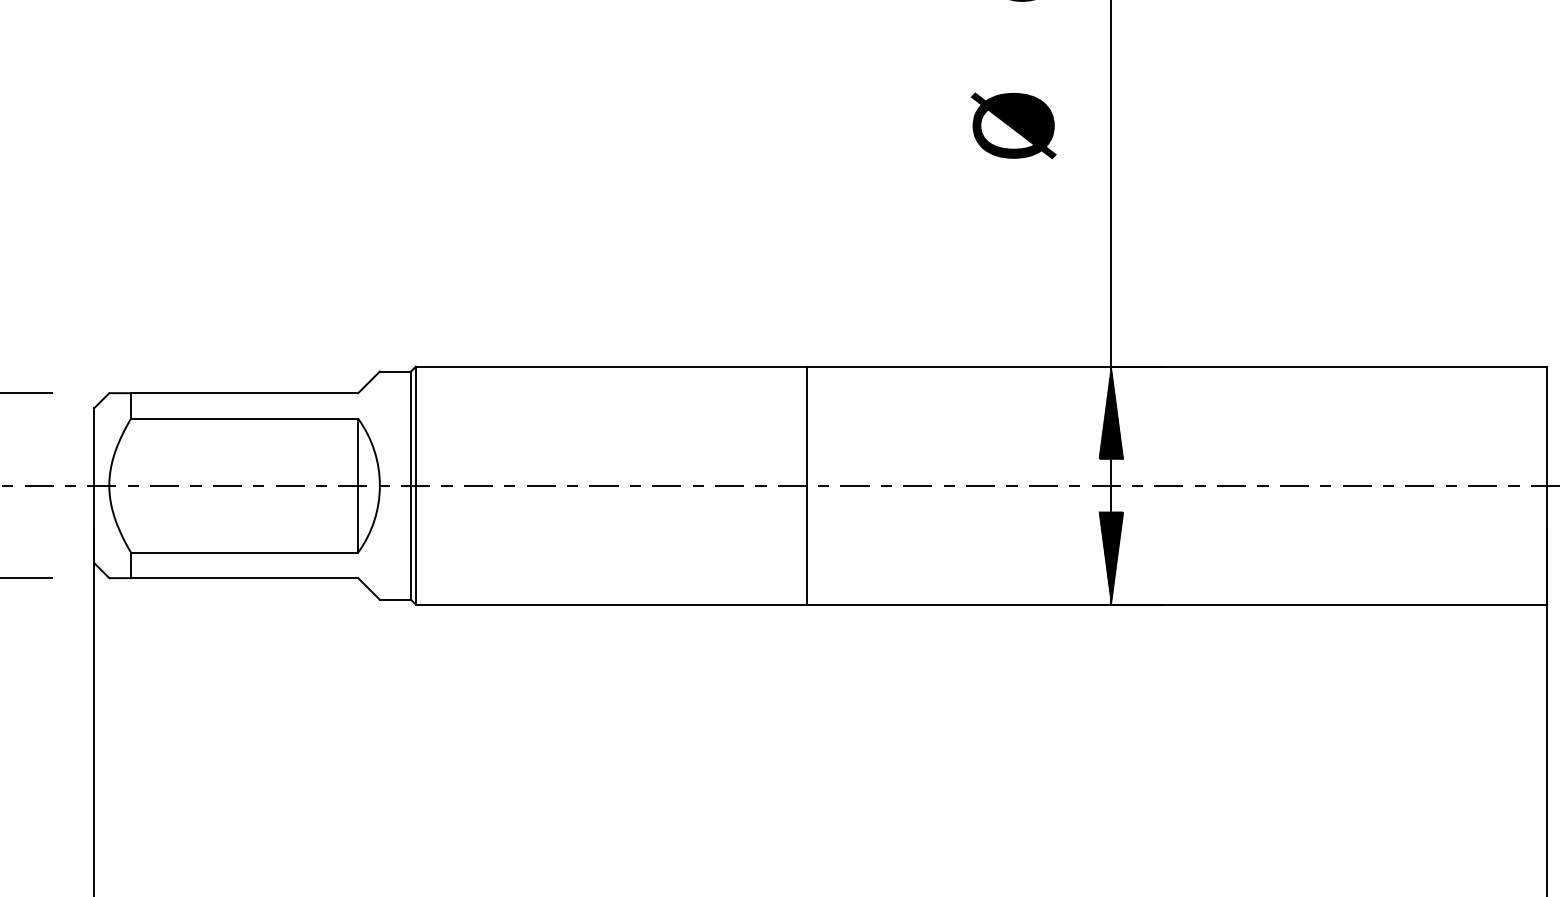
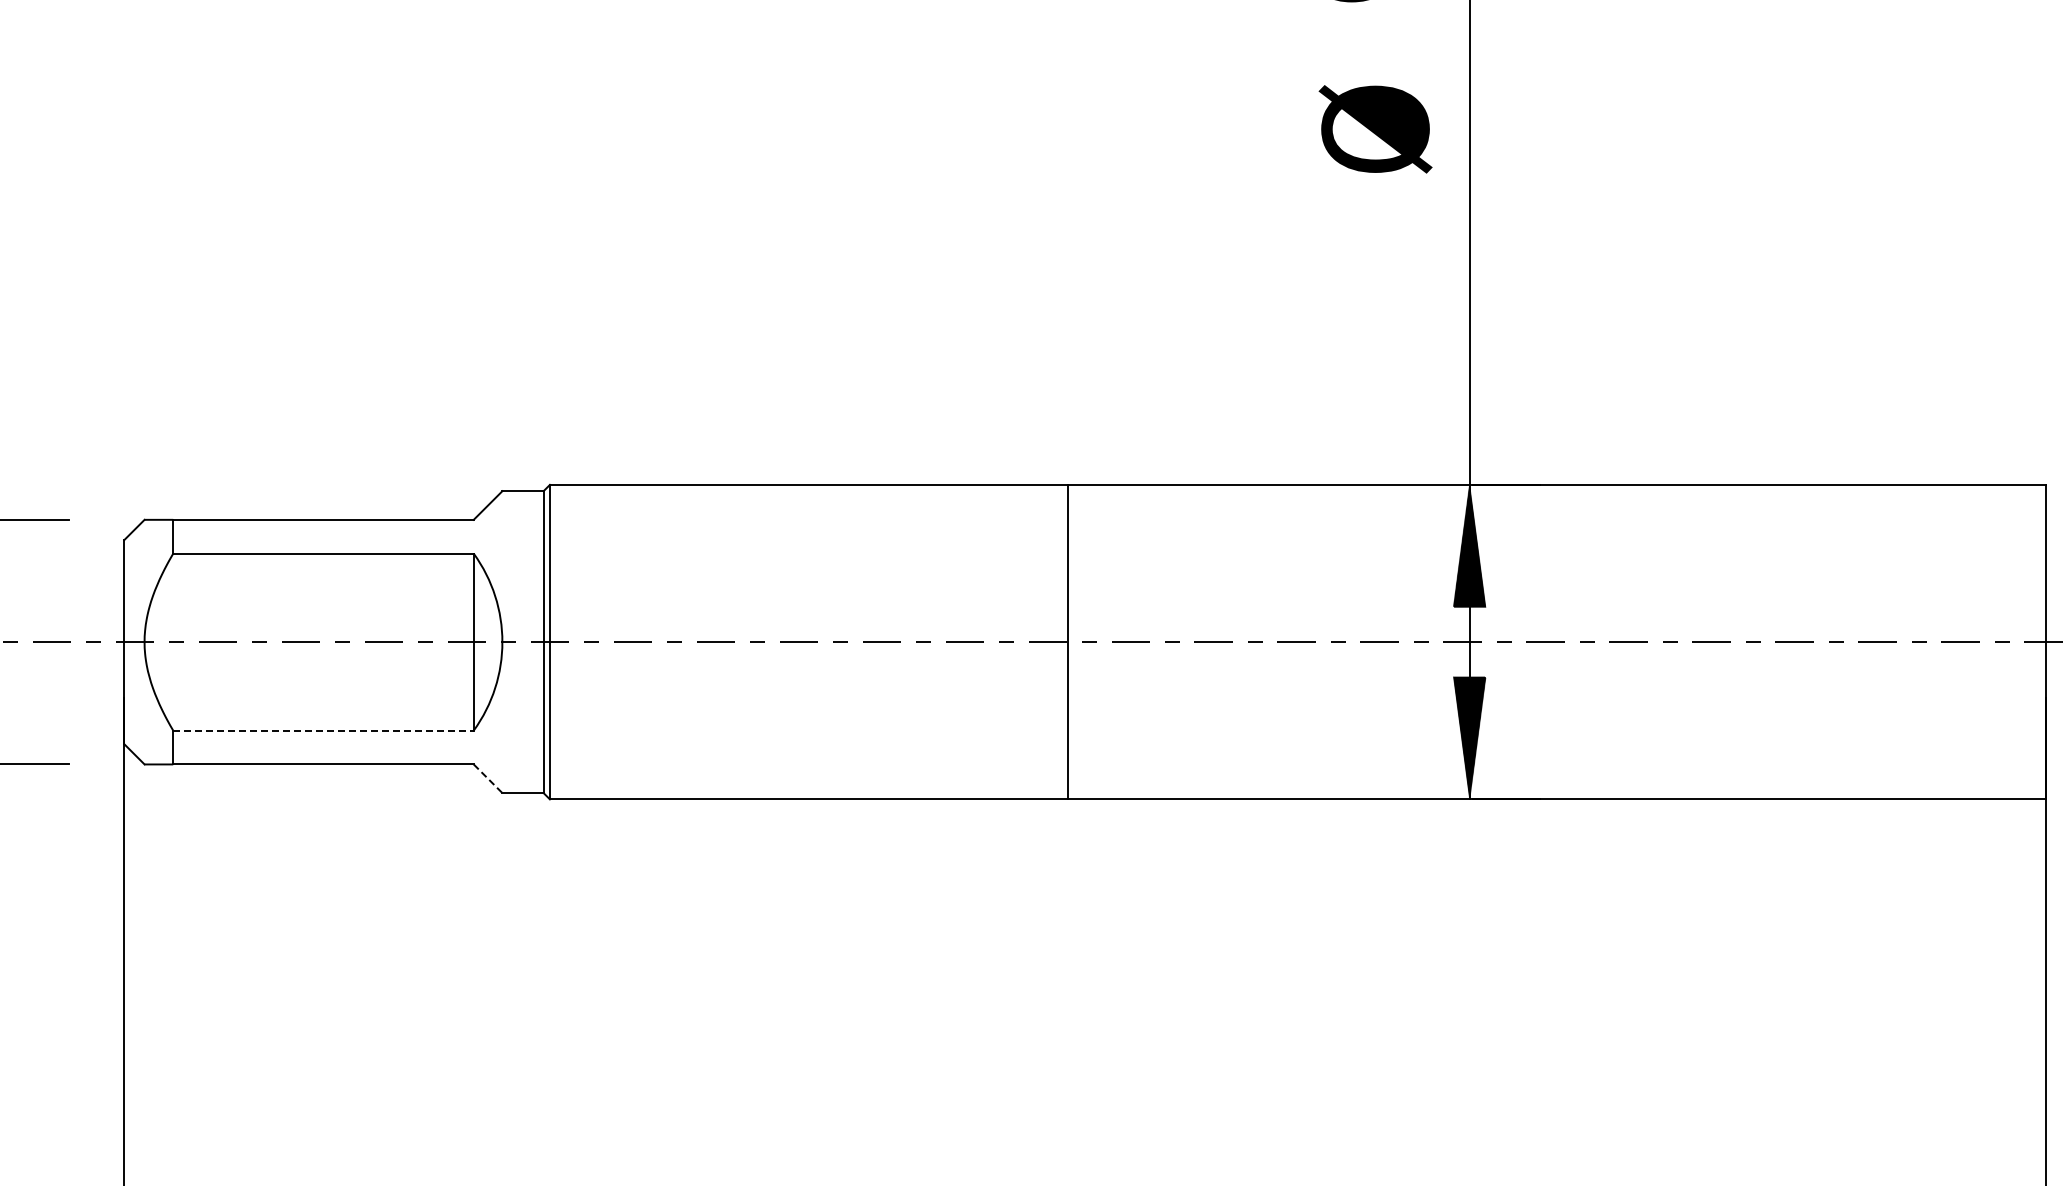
text: (1013, 125) -> (1375, 129), moved
line: (245, 552) -> (324, 730), solid -> dashed
line: (369, 589) -> (488, 779), solid -> dashed

